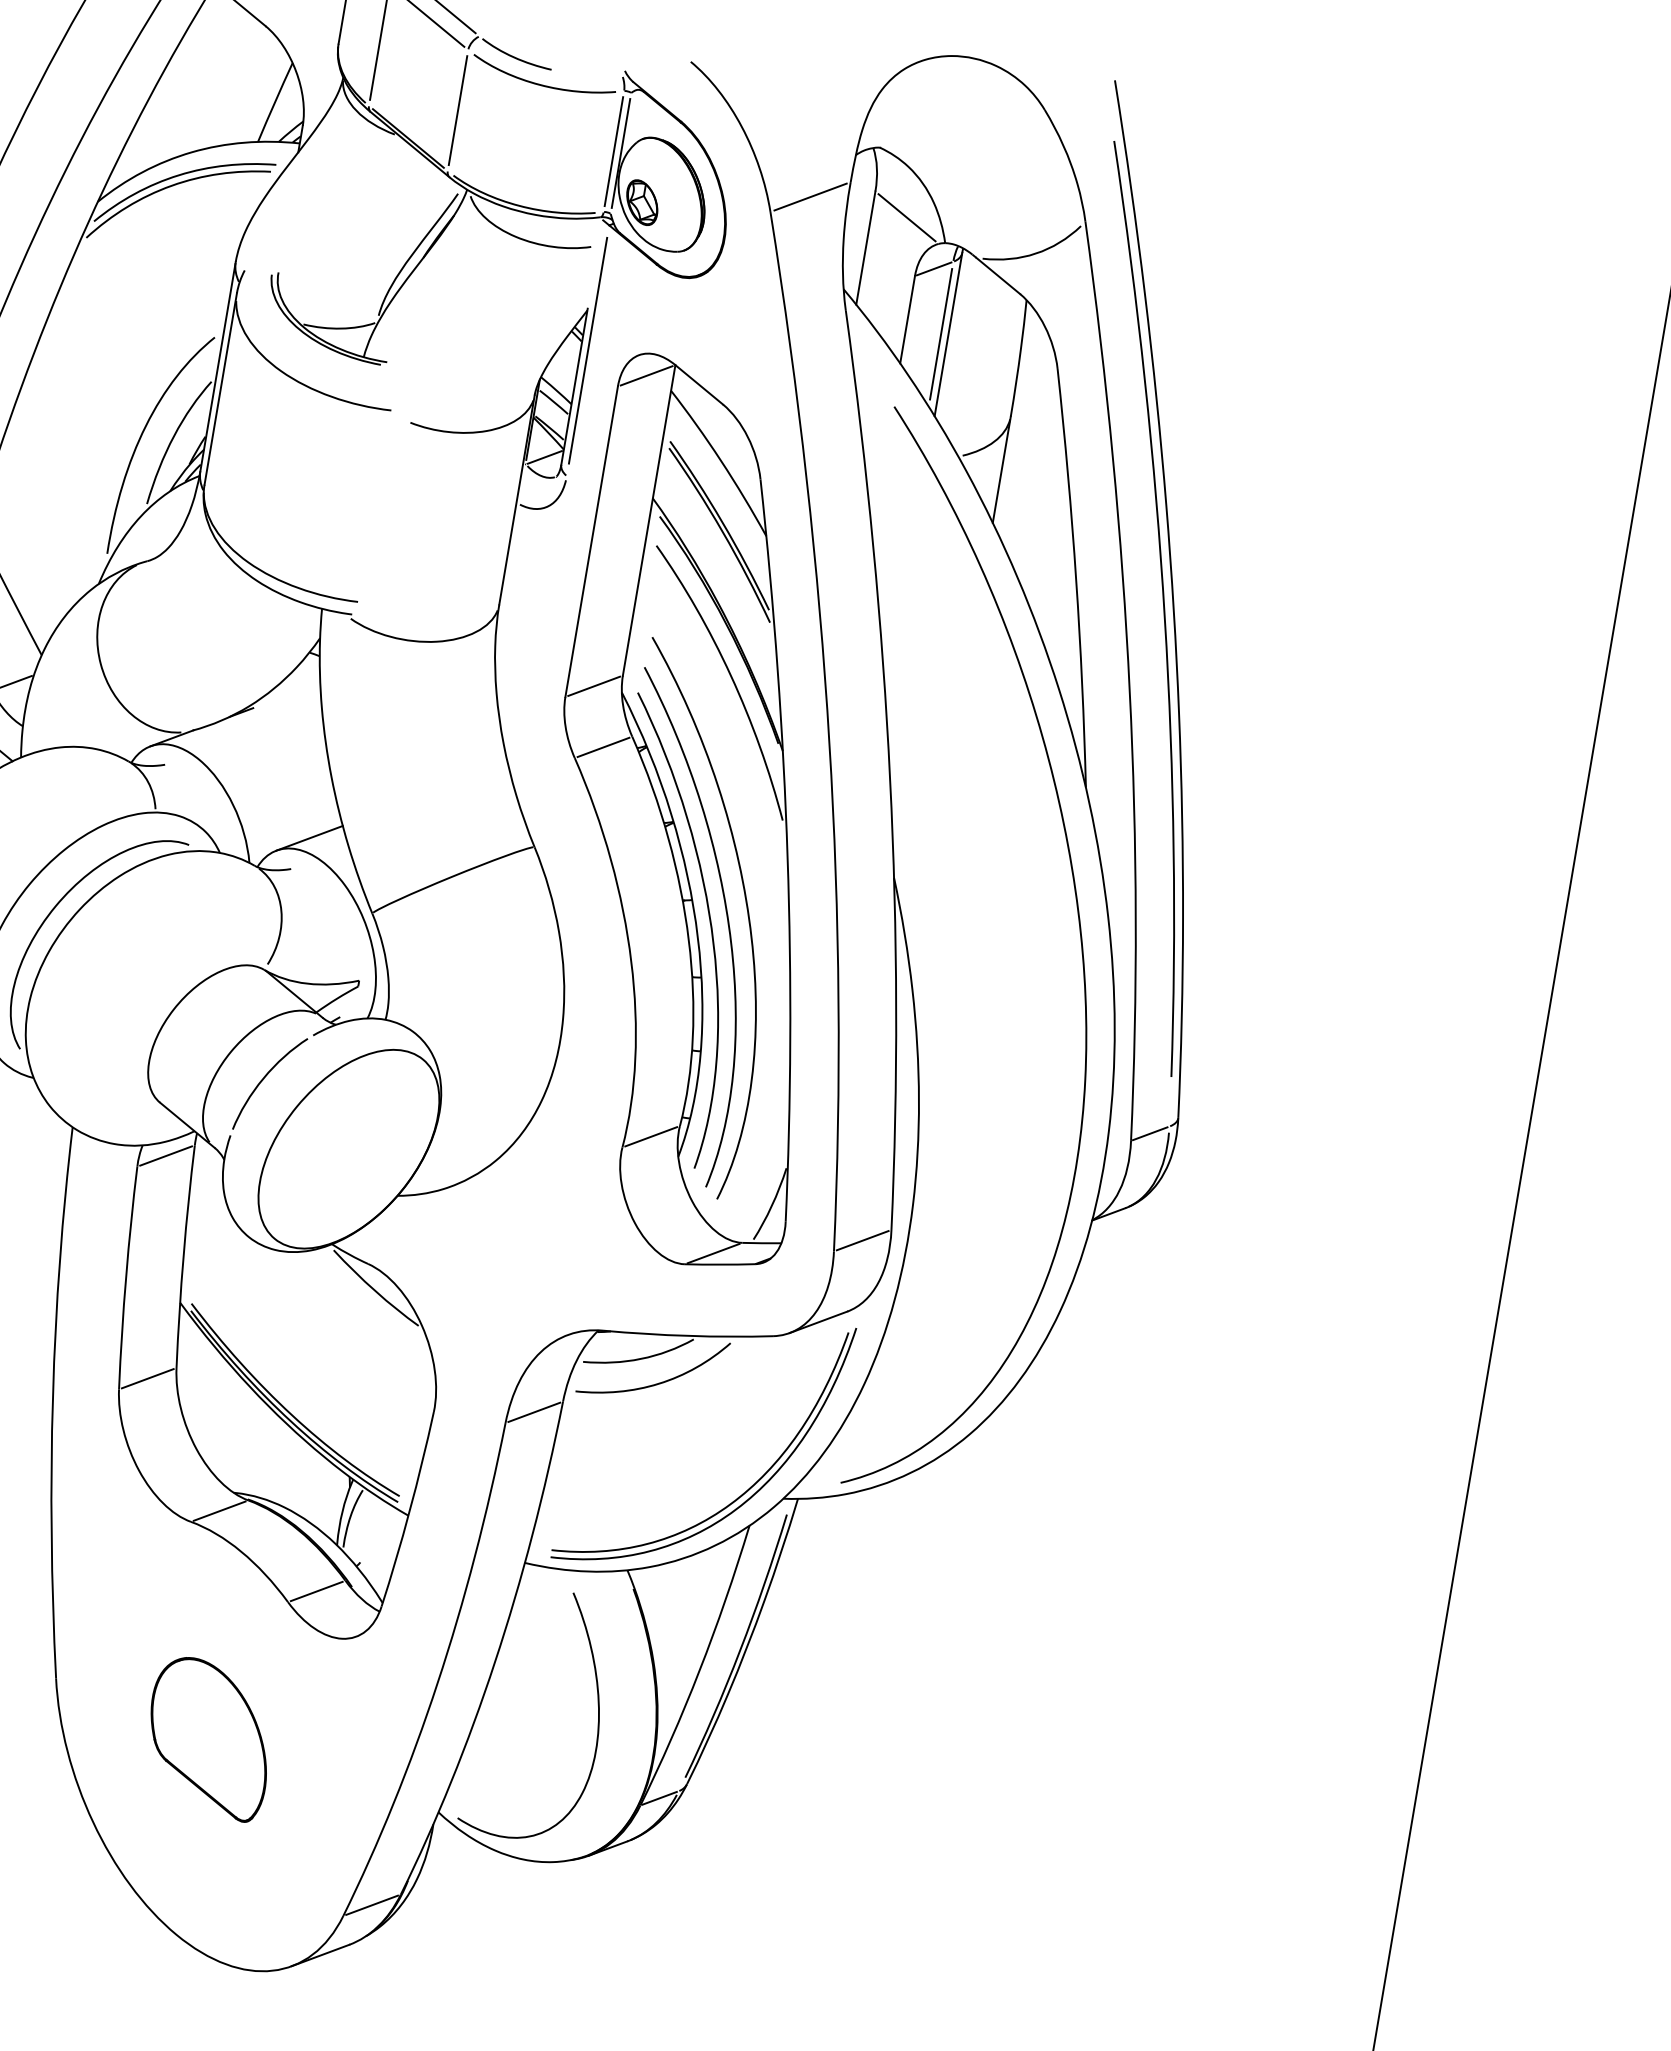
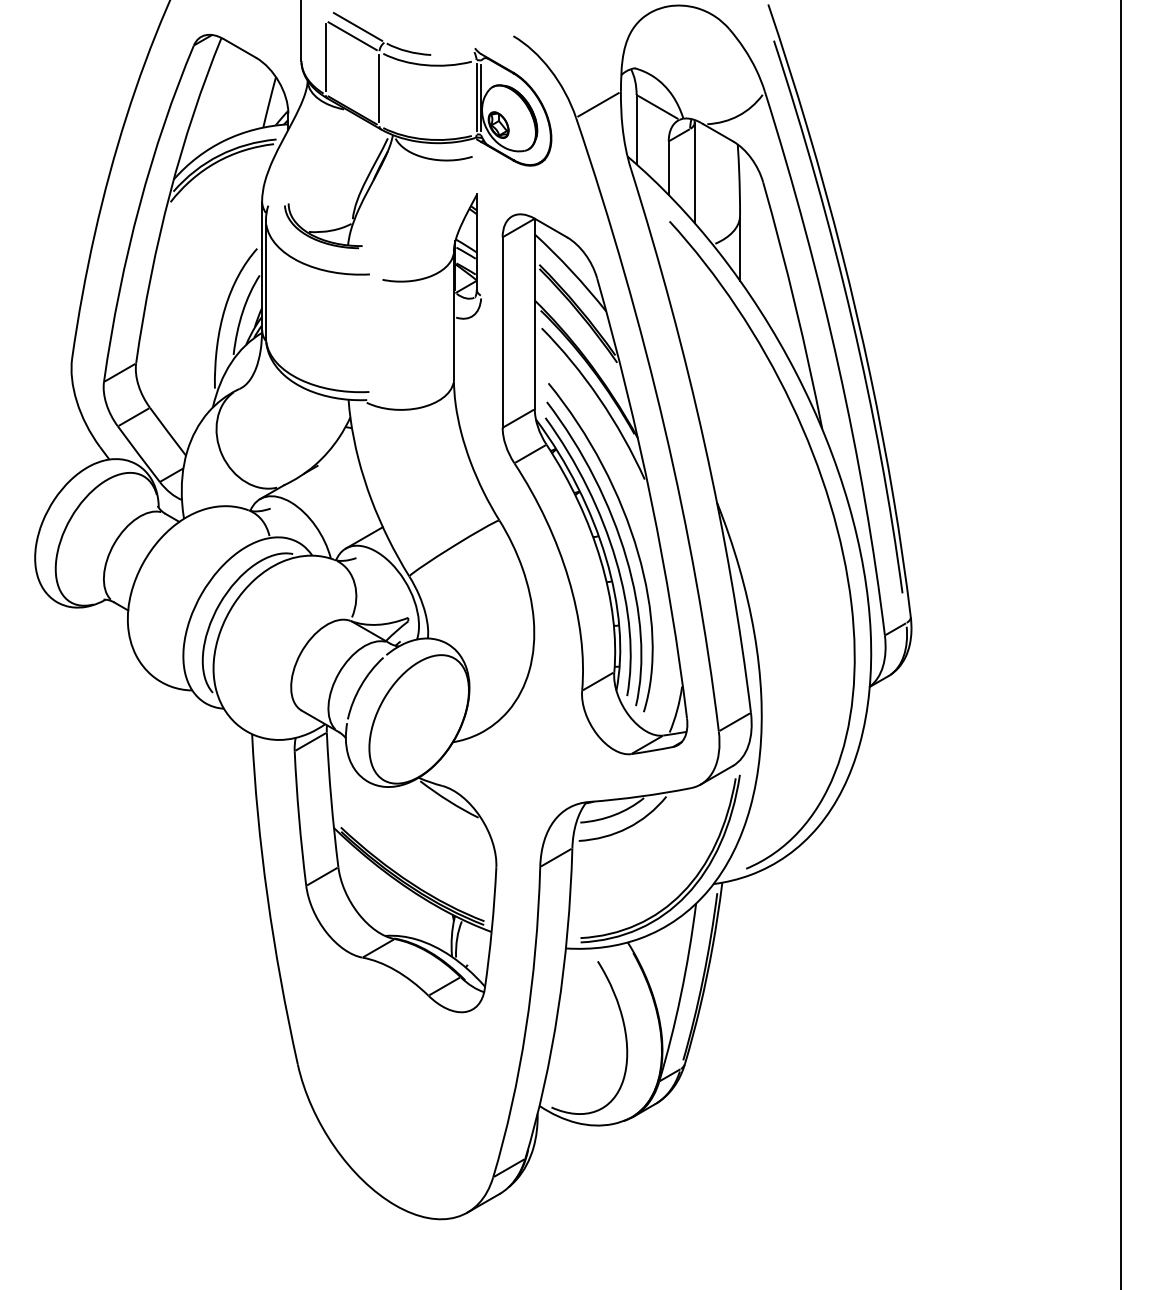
line: (941, 334) -> (690, 173), removed
line: (588, 350) -> (481, 218), removed
part: (209, 1737) -> (395, 1084), removed

